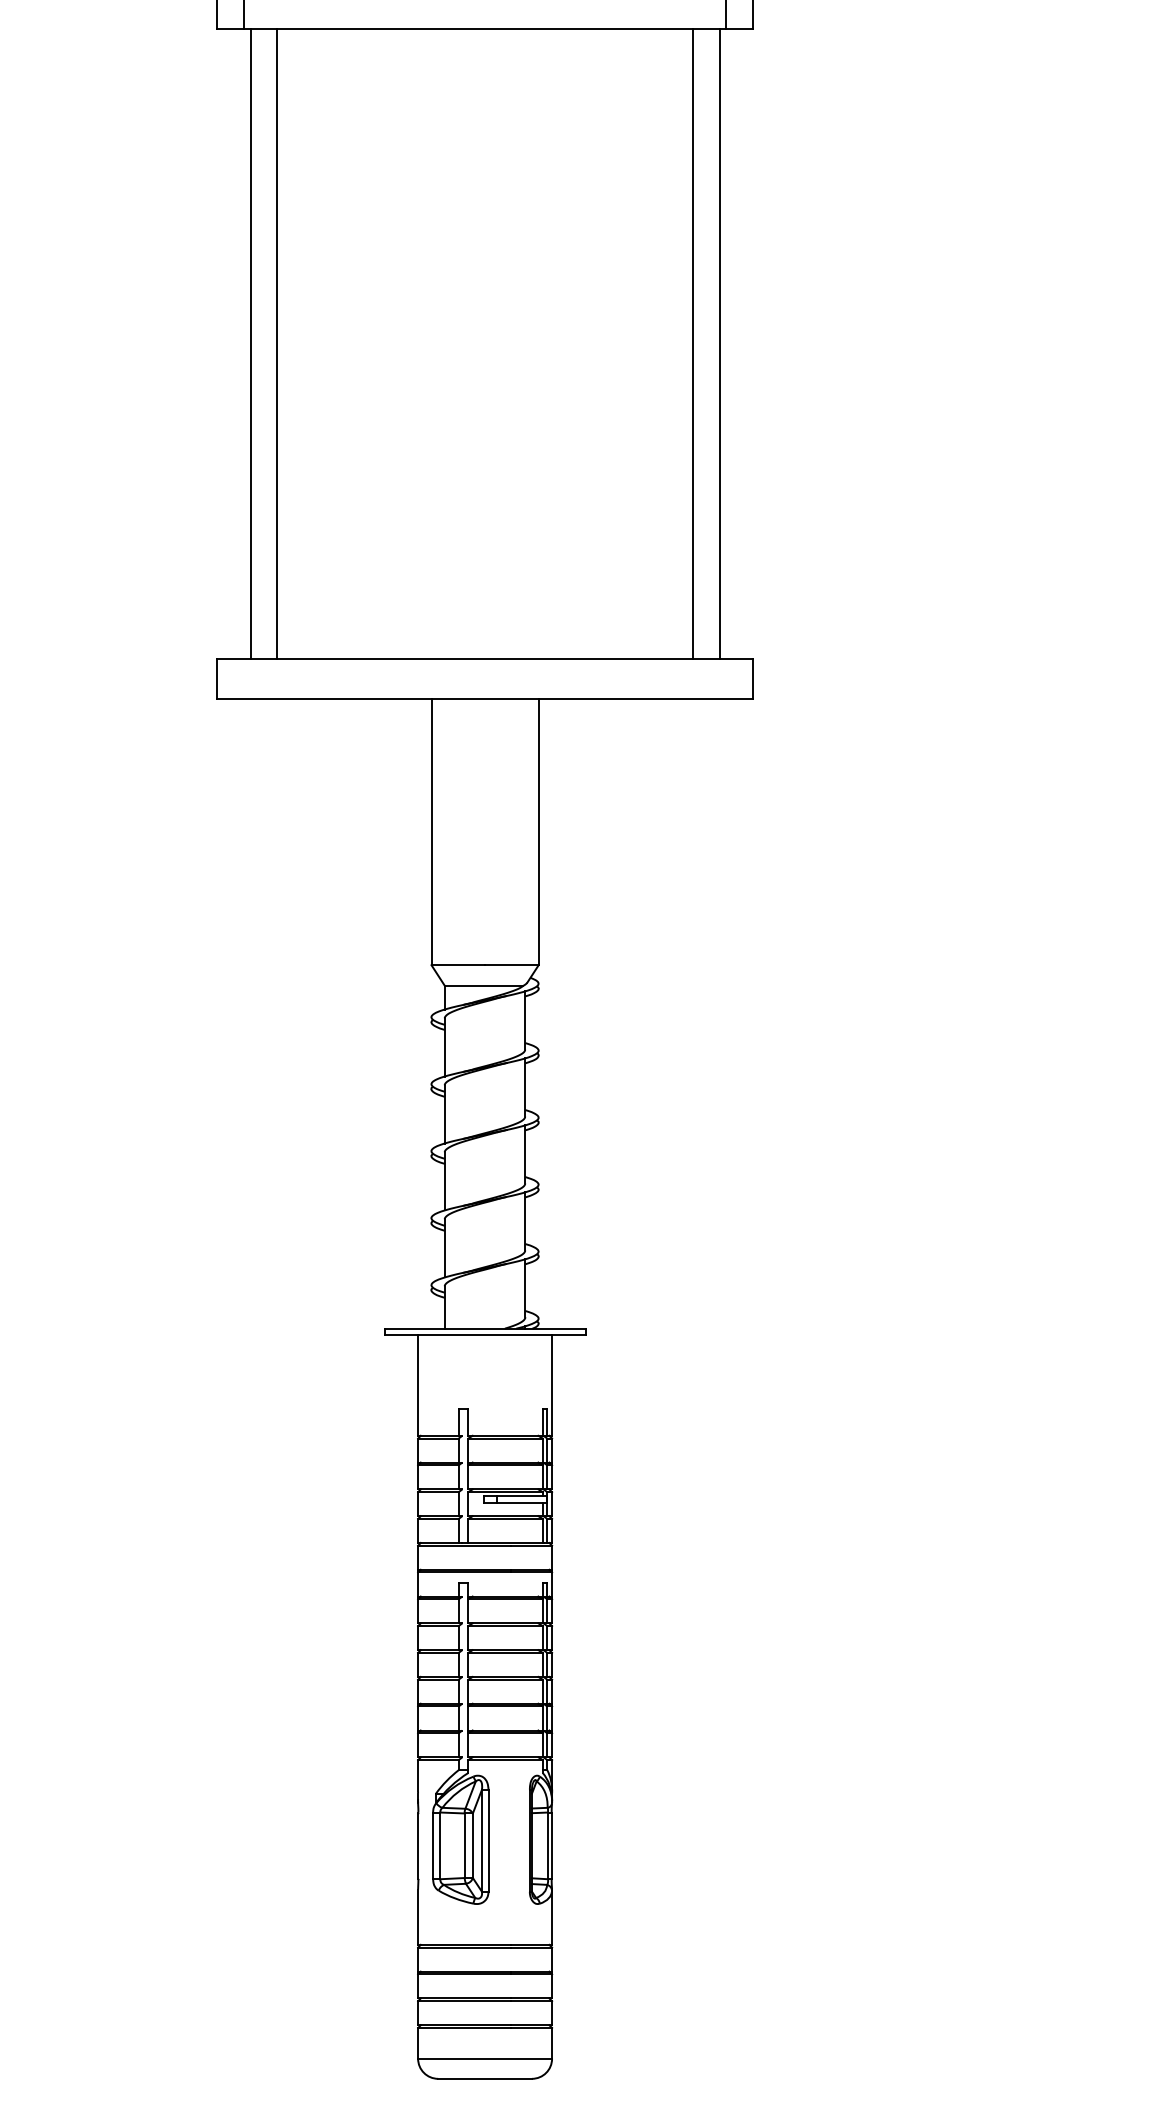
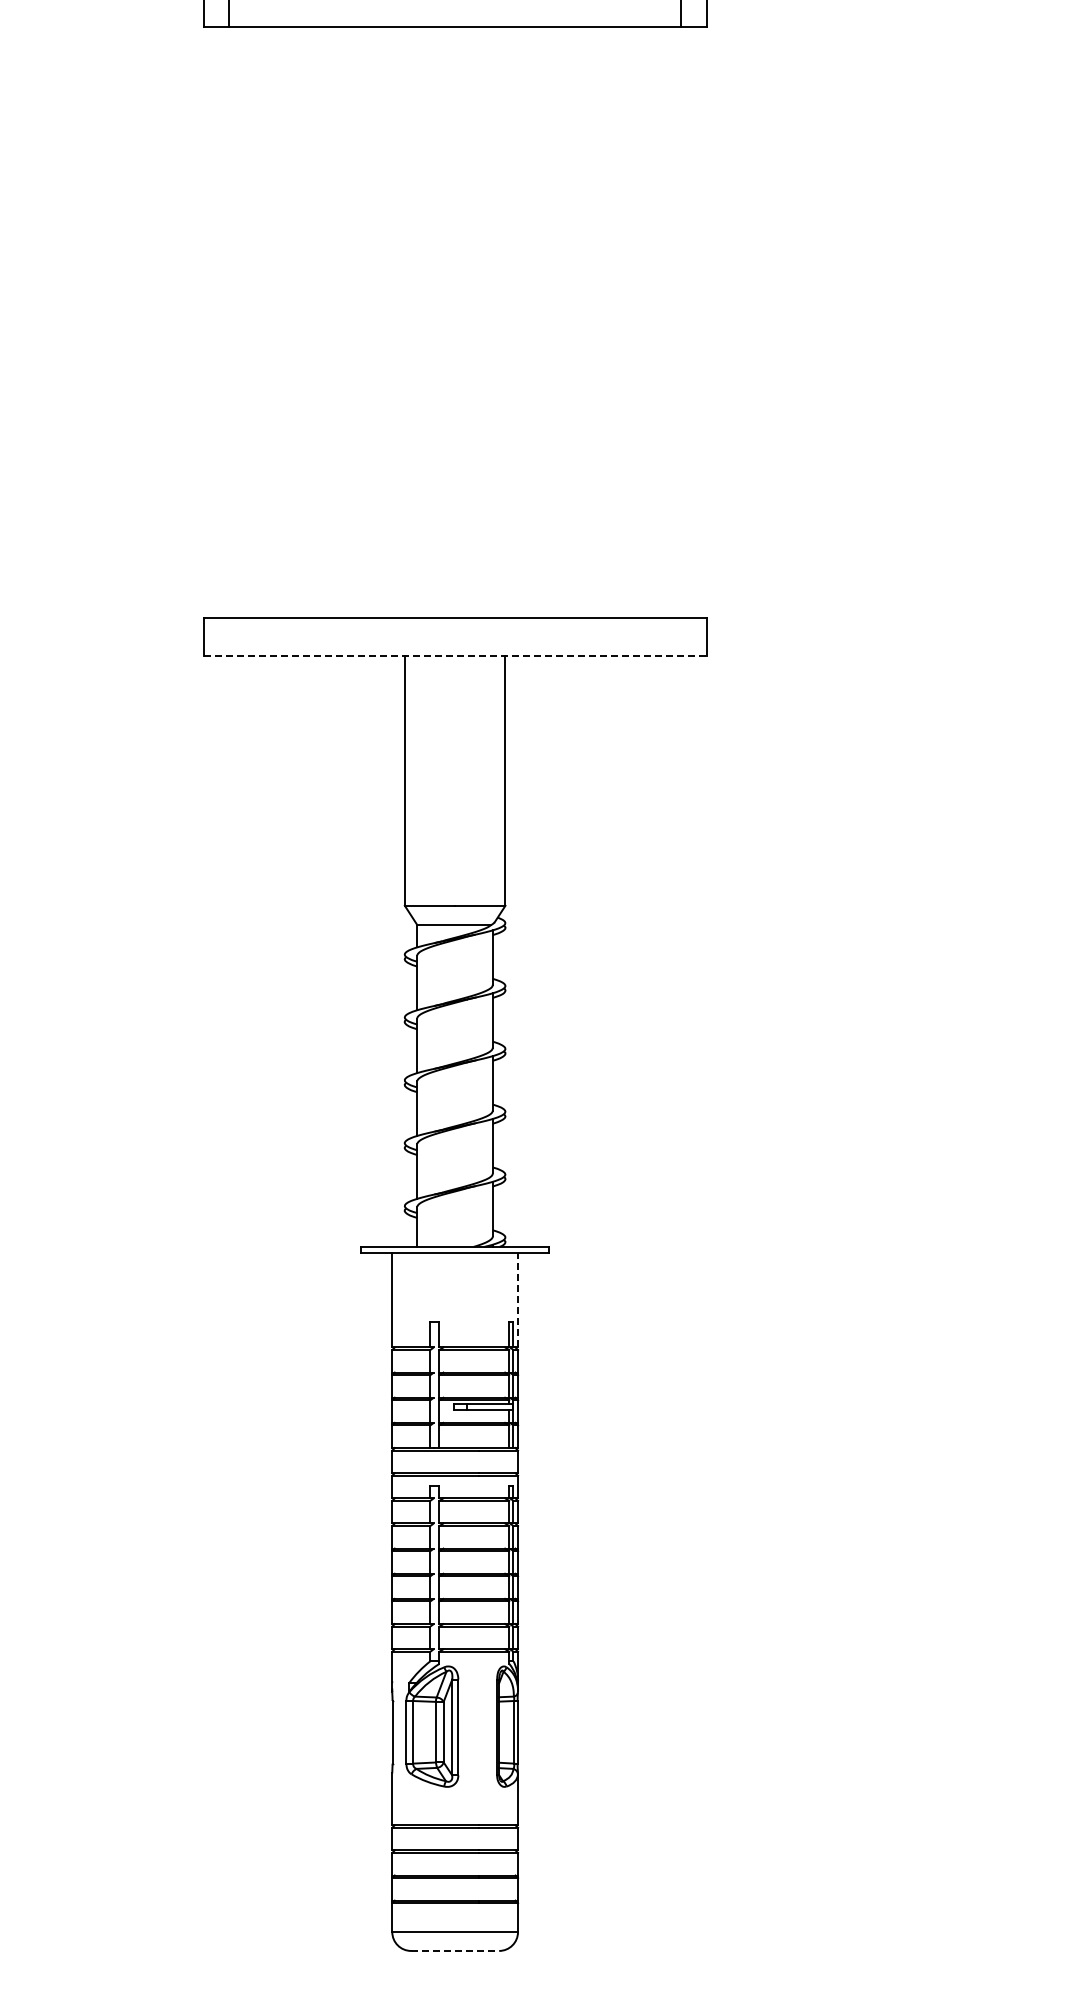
line: (251, 343) -> (235, 322), removed
line: (277, 343) -> (260, 322), removed
line: (693, 343) -> (650, 322), removed
line: (719, 343) -> (675, 322), removed
line: (485, 698) -> (455, 655), solid -> dashed
line: (552, 1384) -> (518, 1299), solid -> dashed
line: (485, 2078) -> (455, 1950), solid -> dashed

